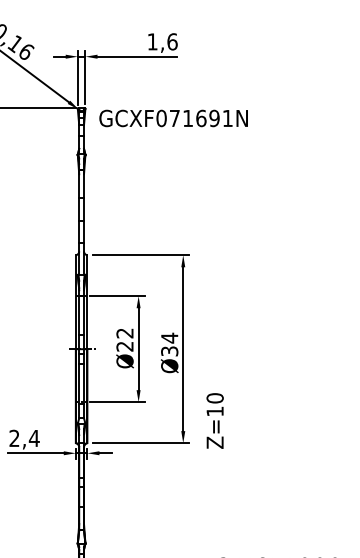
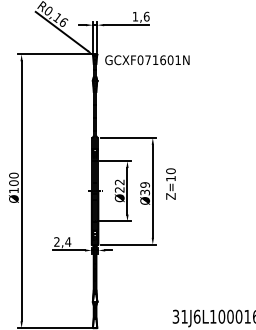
text: (214, 118) -> (170, 60), GCXF071691N -> GCXF071601N
text: (170, 338) -> (145, 185), Ø34 -> Ø39
text: (214, 419) -> (170, 183), moved

